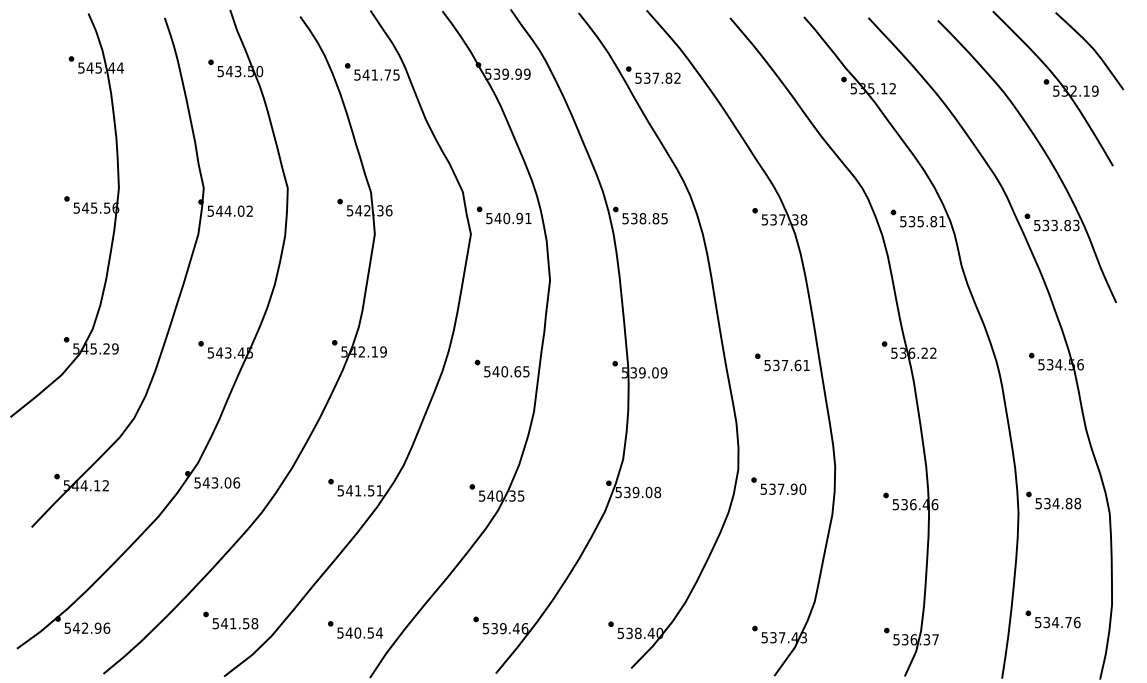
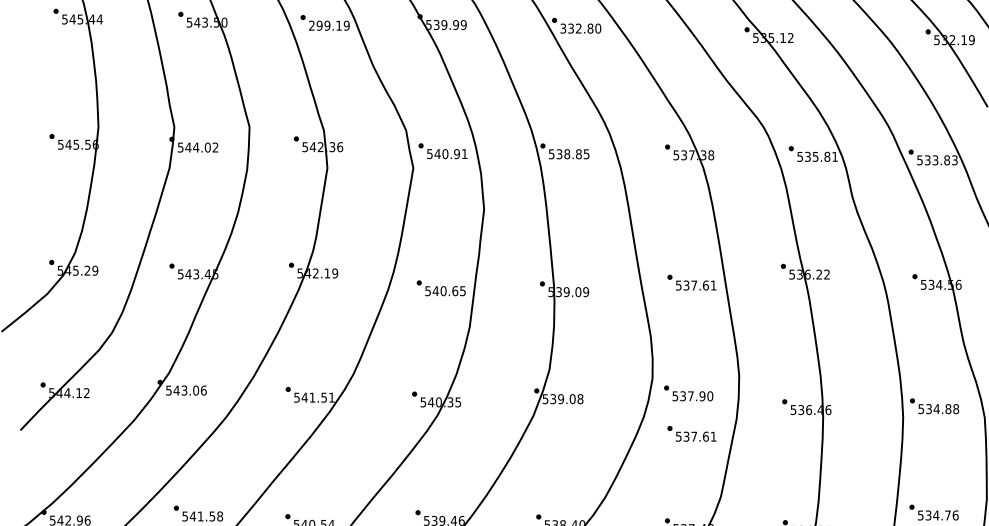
text: (376, 74) -> (328, 25), 541.75 -> 299.19
text: (657, 77) -> (580, 27), 537.82 -> 332.80
part: (782, 531) -> (692, 434), added

